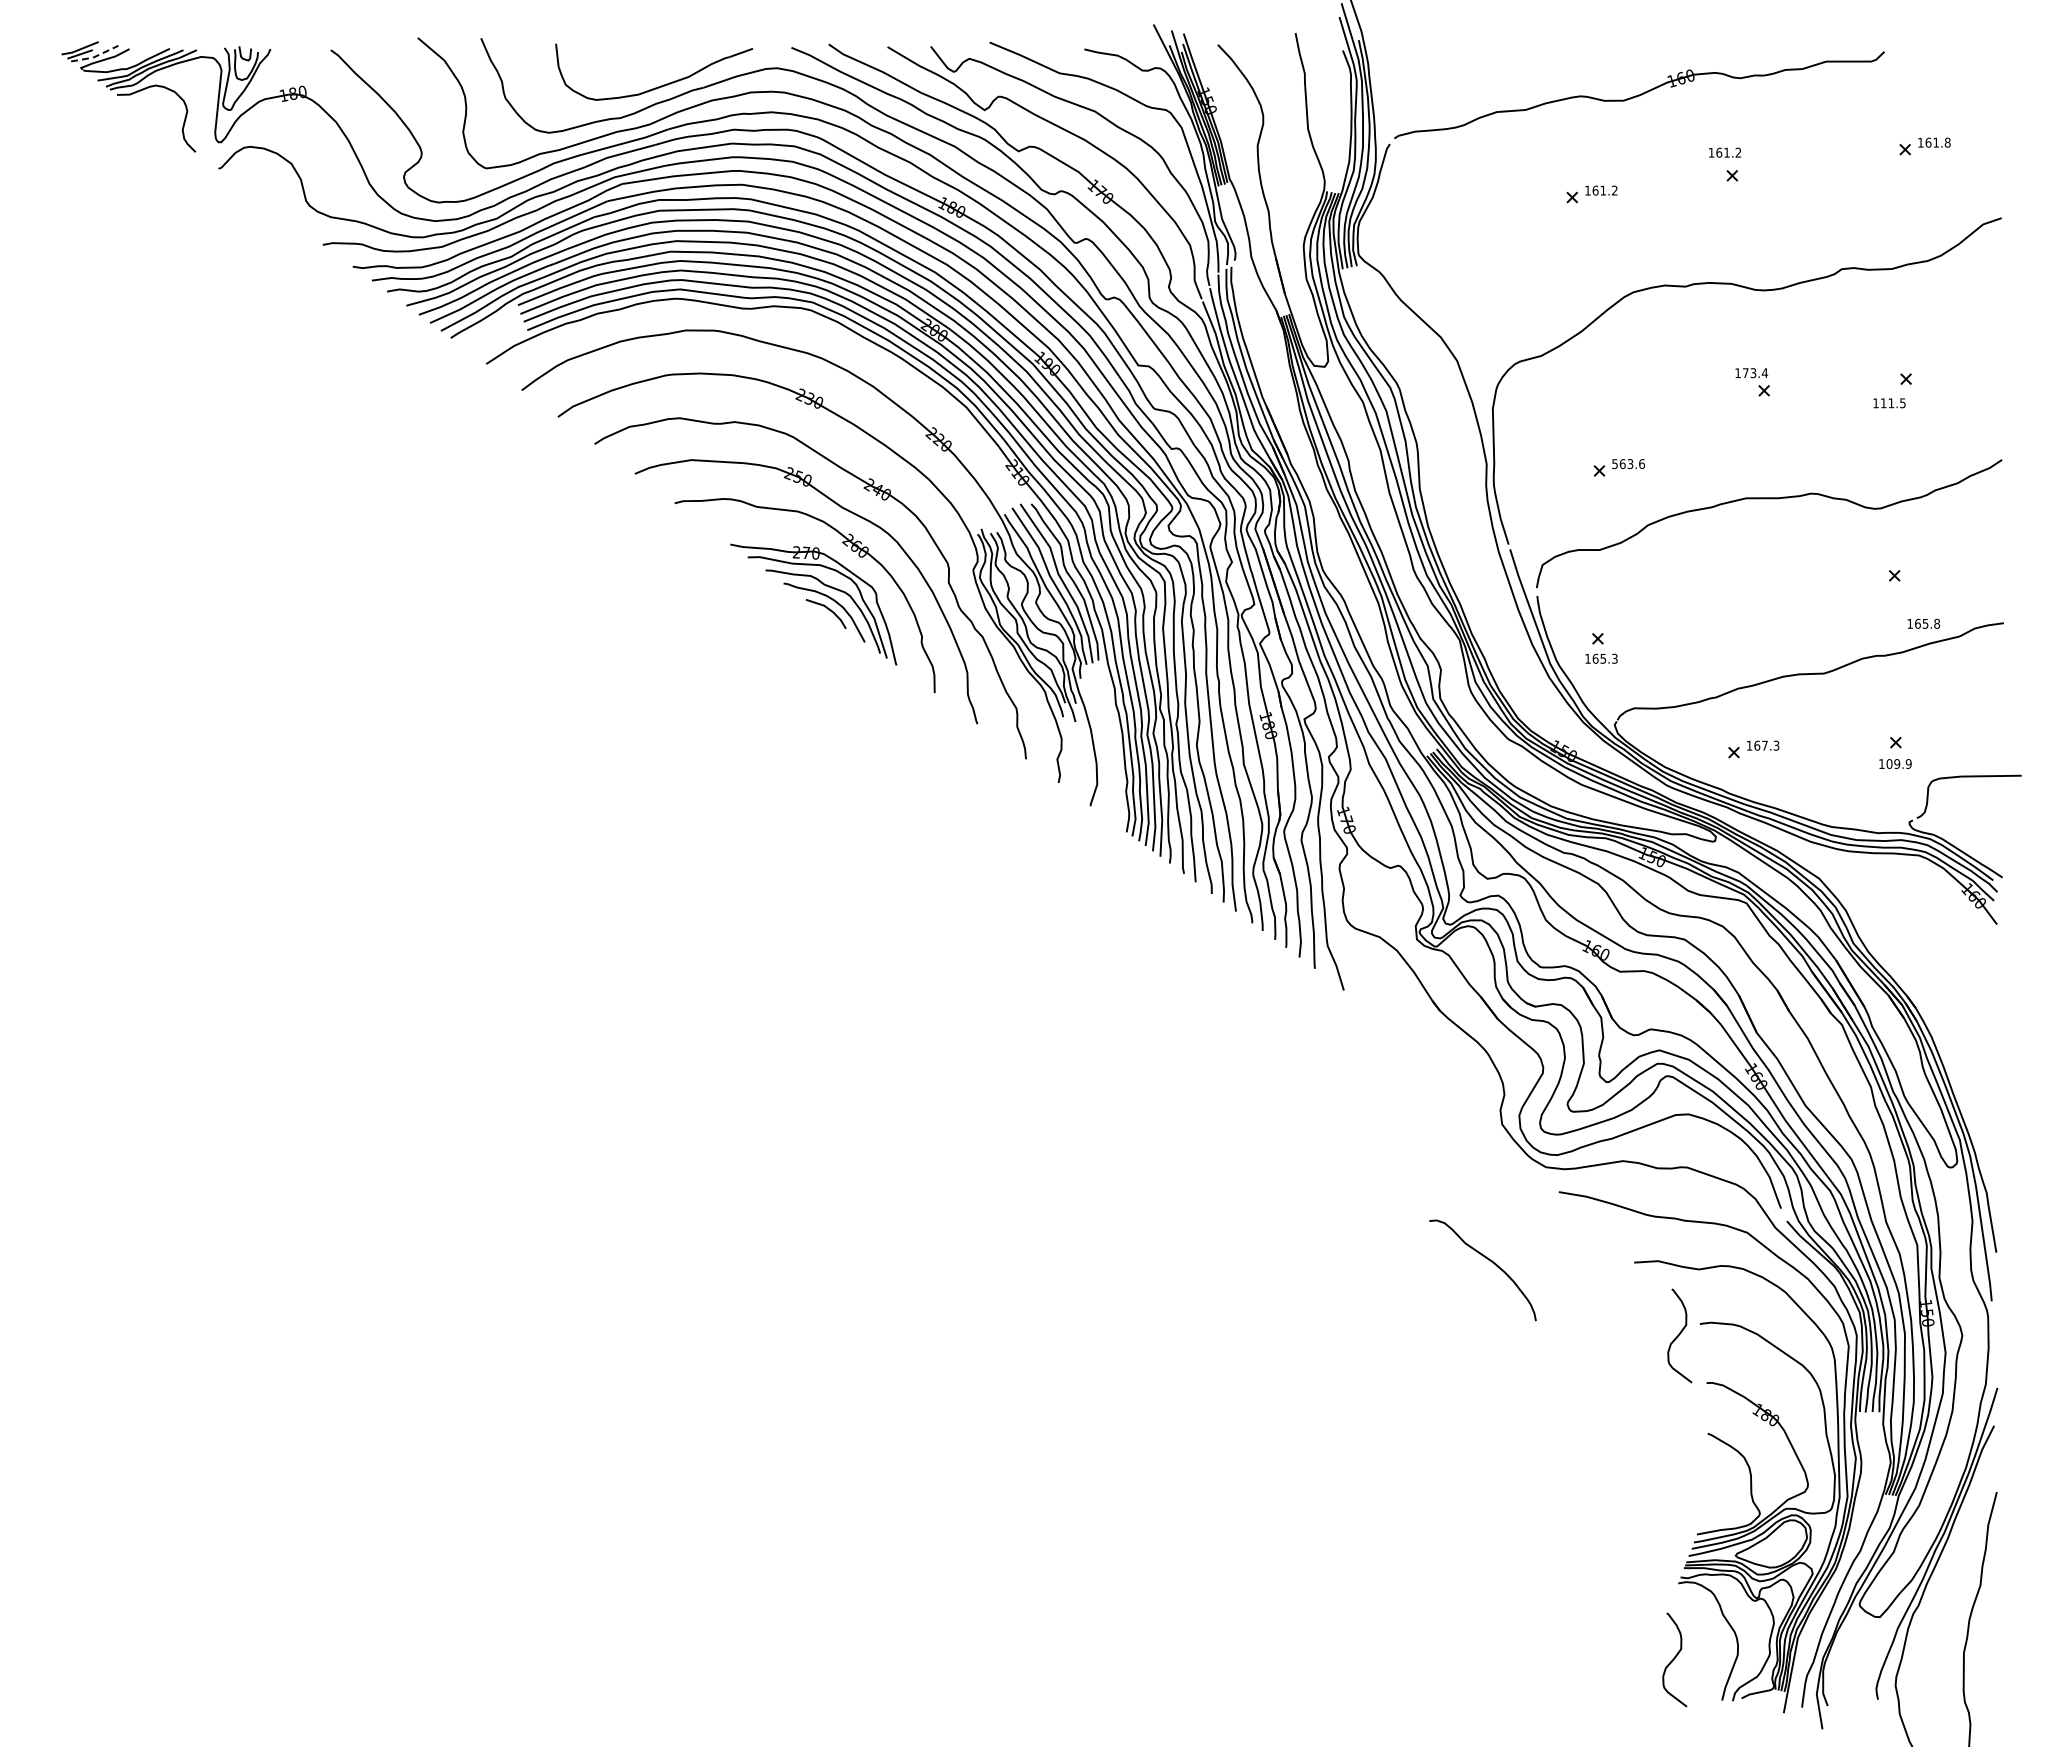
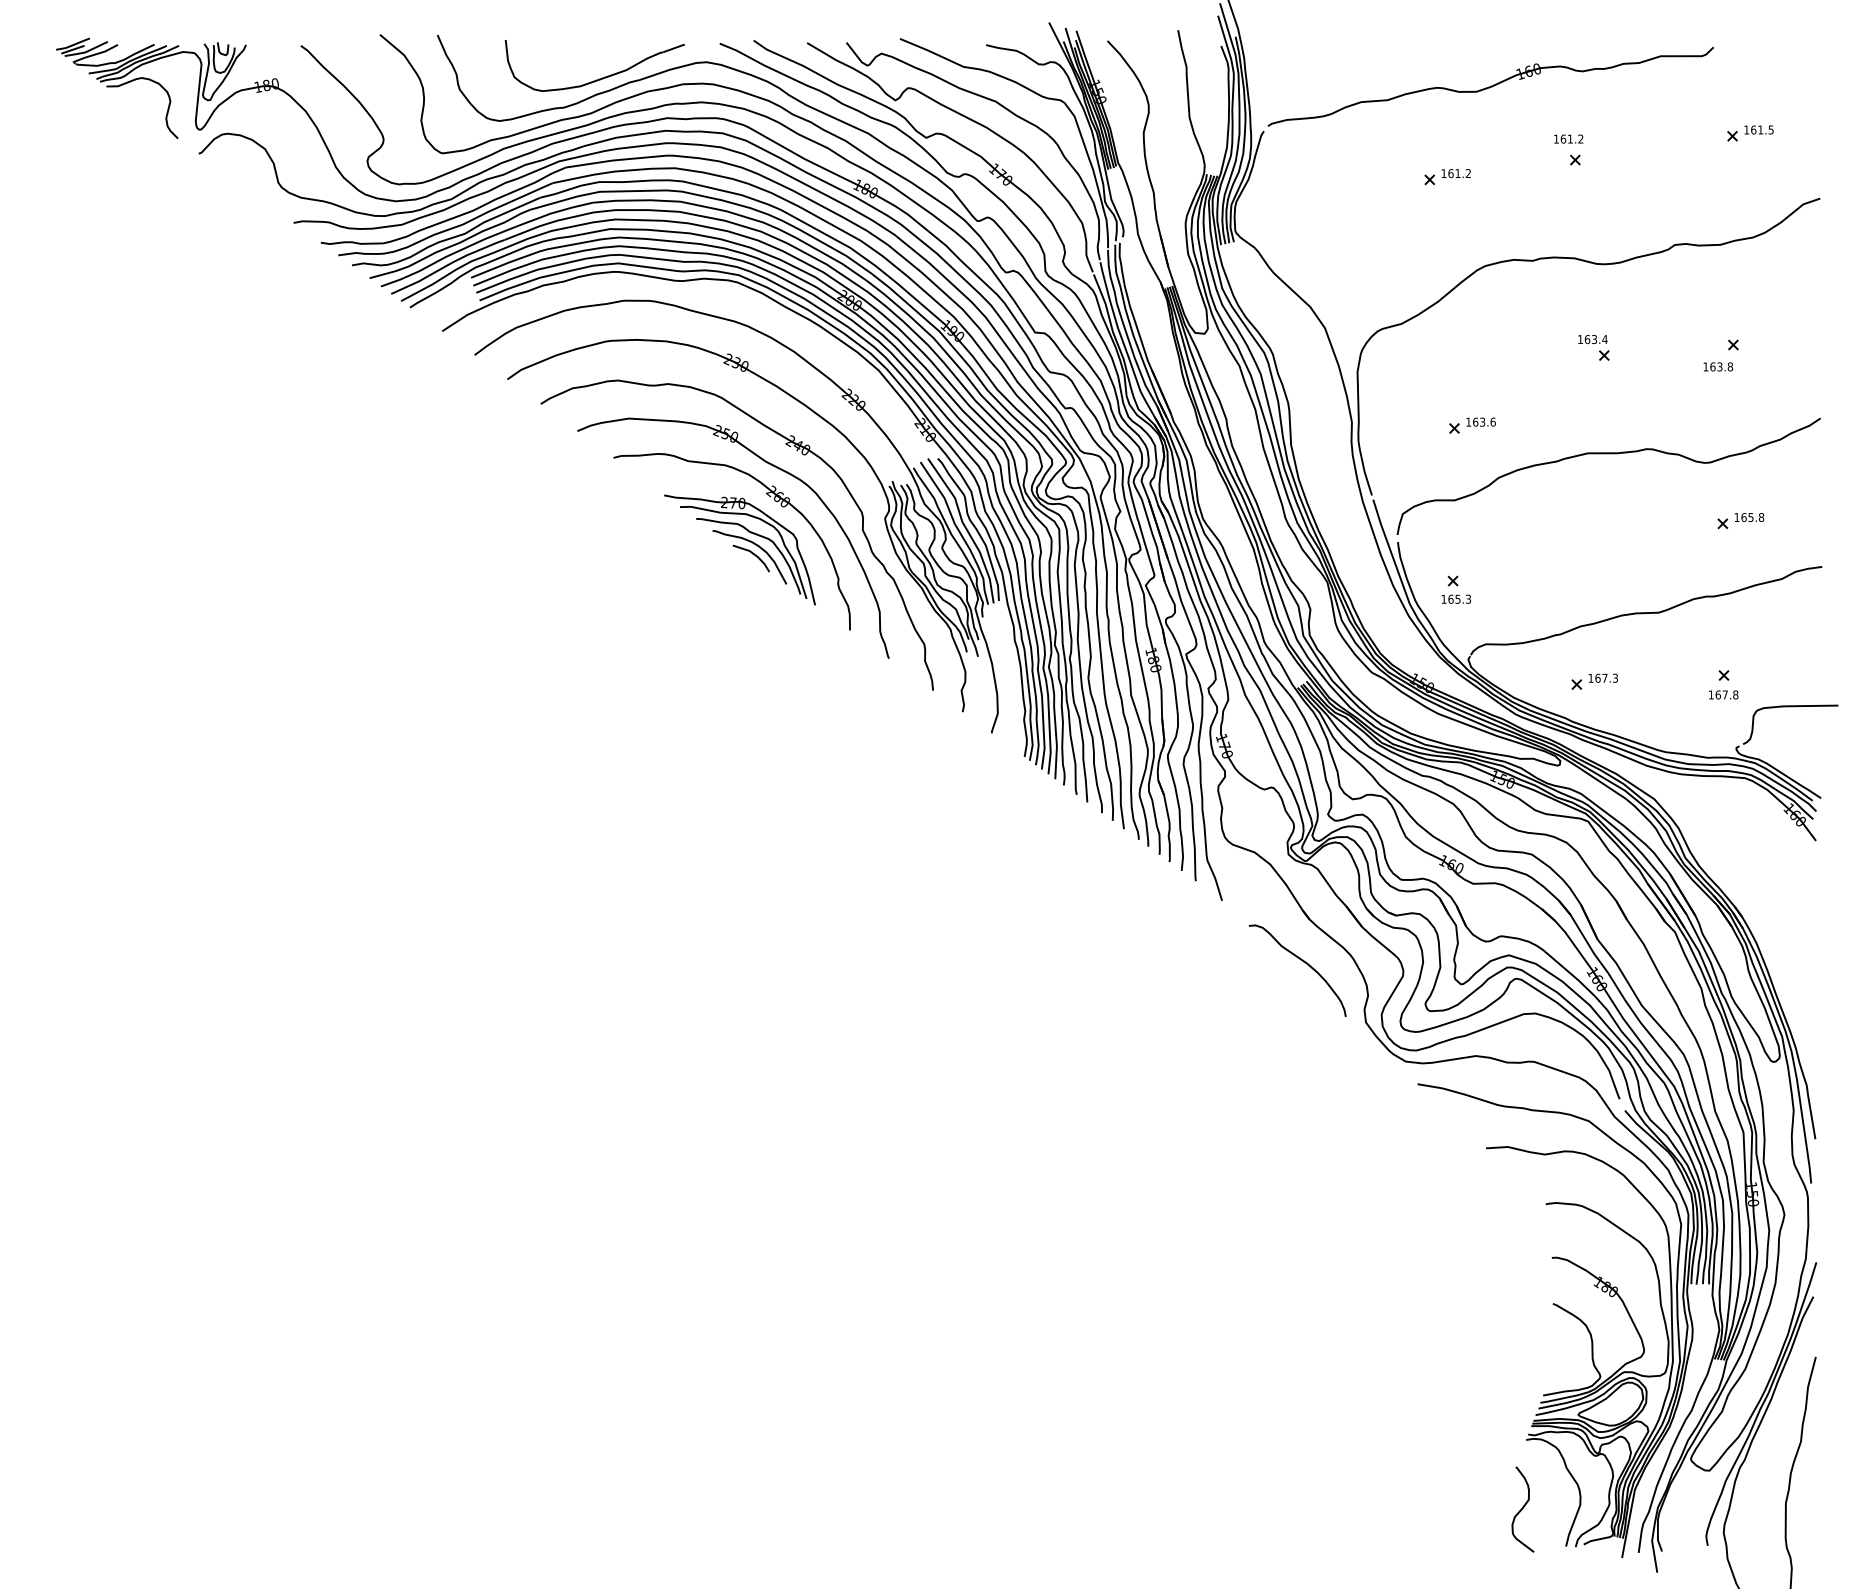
line: (94, 57) -> (86, 52), dashed -> solid
text: (1947, 142) -> (1770, 129), 161.8 -> 161.5
text: (1745, 373) -> (1587, 339), 173.4 -> 163.4
text: (1892, 403) -> (1720, 367), 111.5 -> 163.8
text: (1614, 464) -> (1468, 422), 563.6 -> 163.6
text: (1923, 623) -> (1749, 517), moved
text: (1898, 764) -> (1726, 695), 109.9 -> 167.8
curve: (1488, 1260) -> (1302, 961), moved
curve: (1679, 1335) -> (1527, 1214), removed

